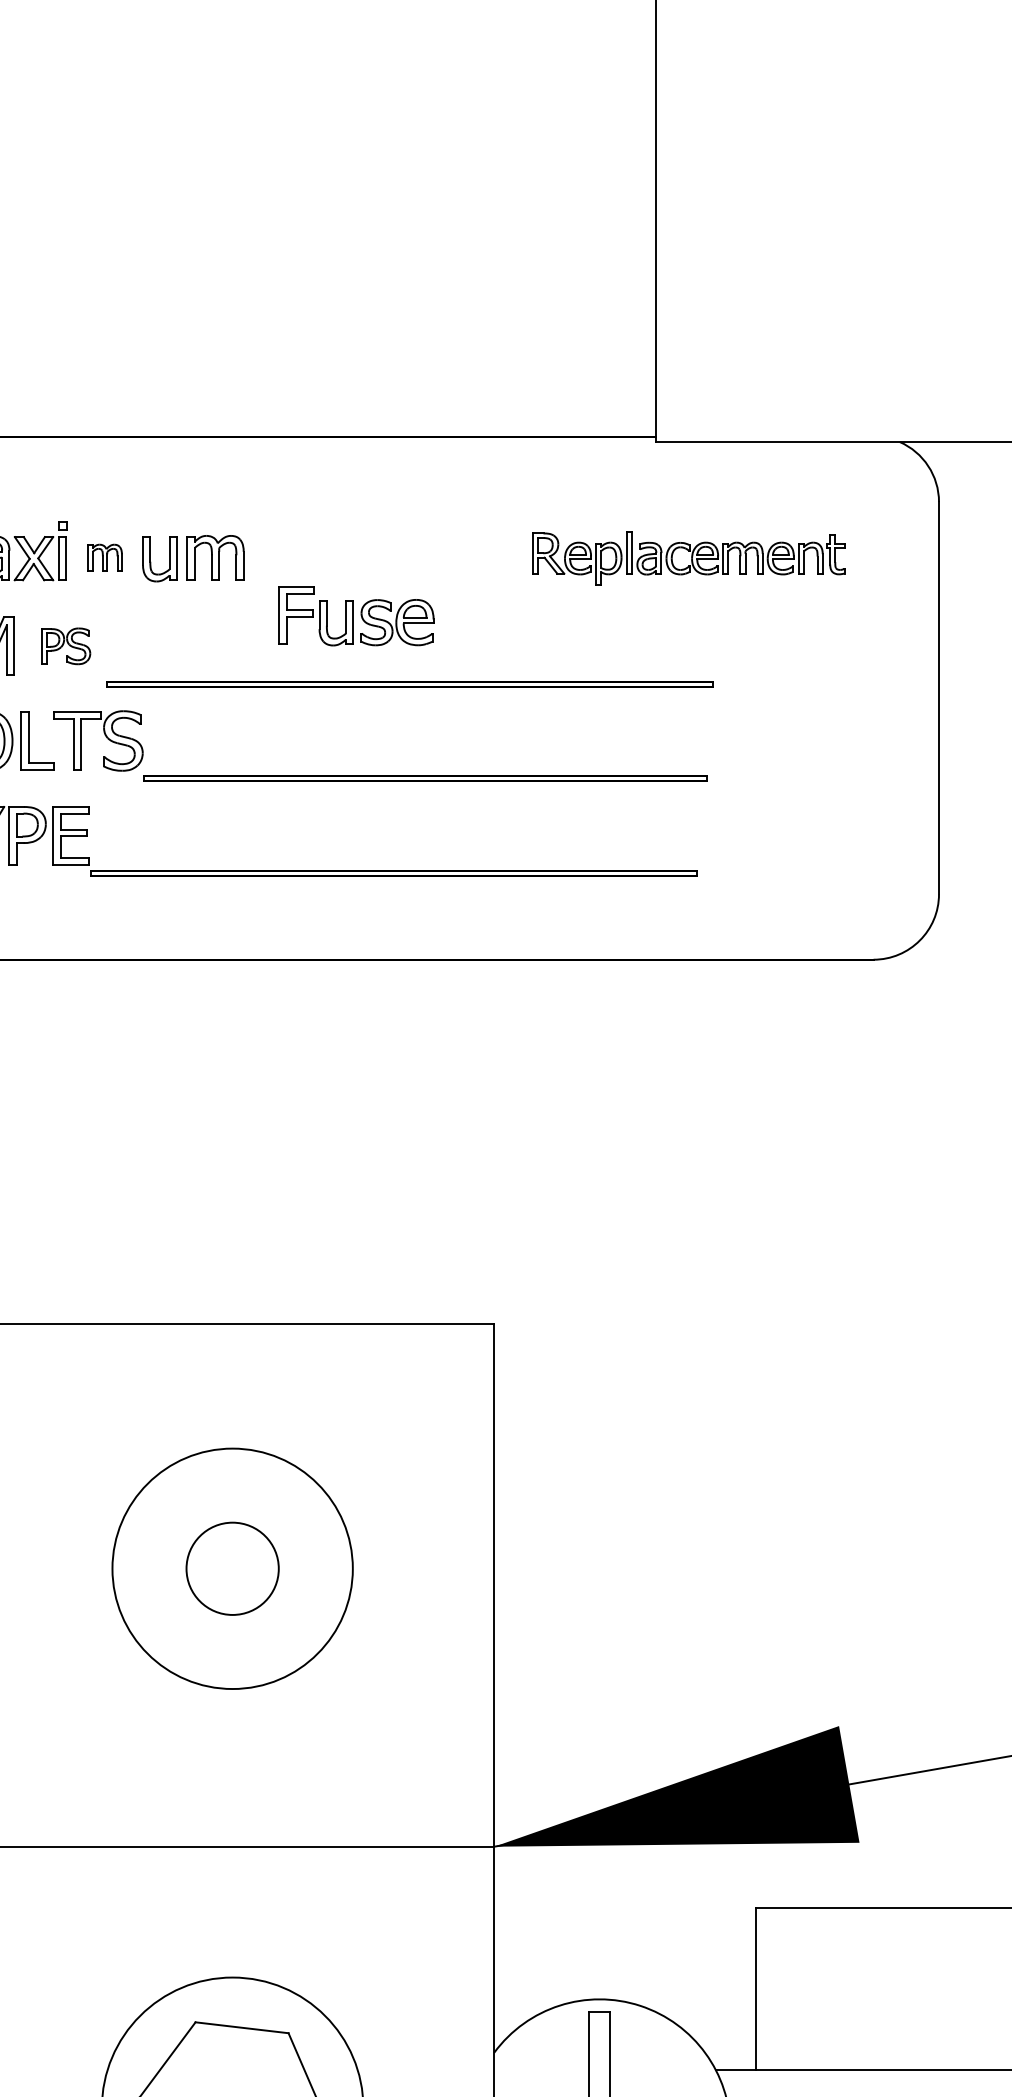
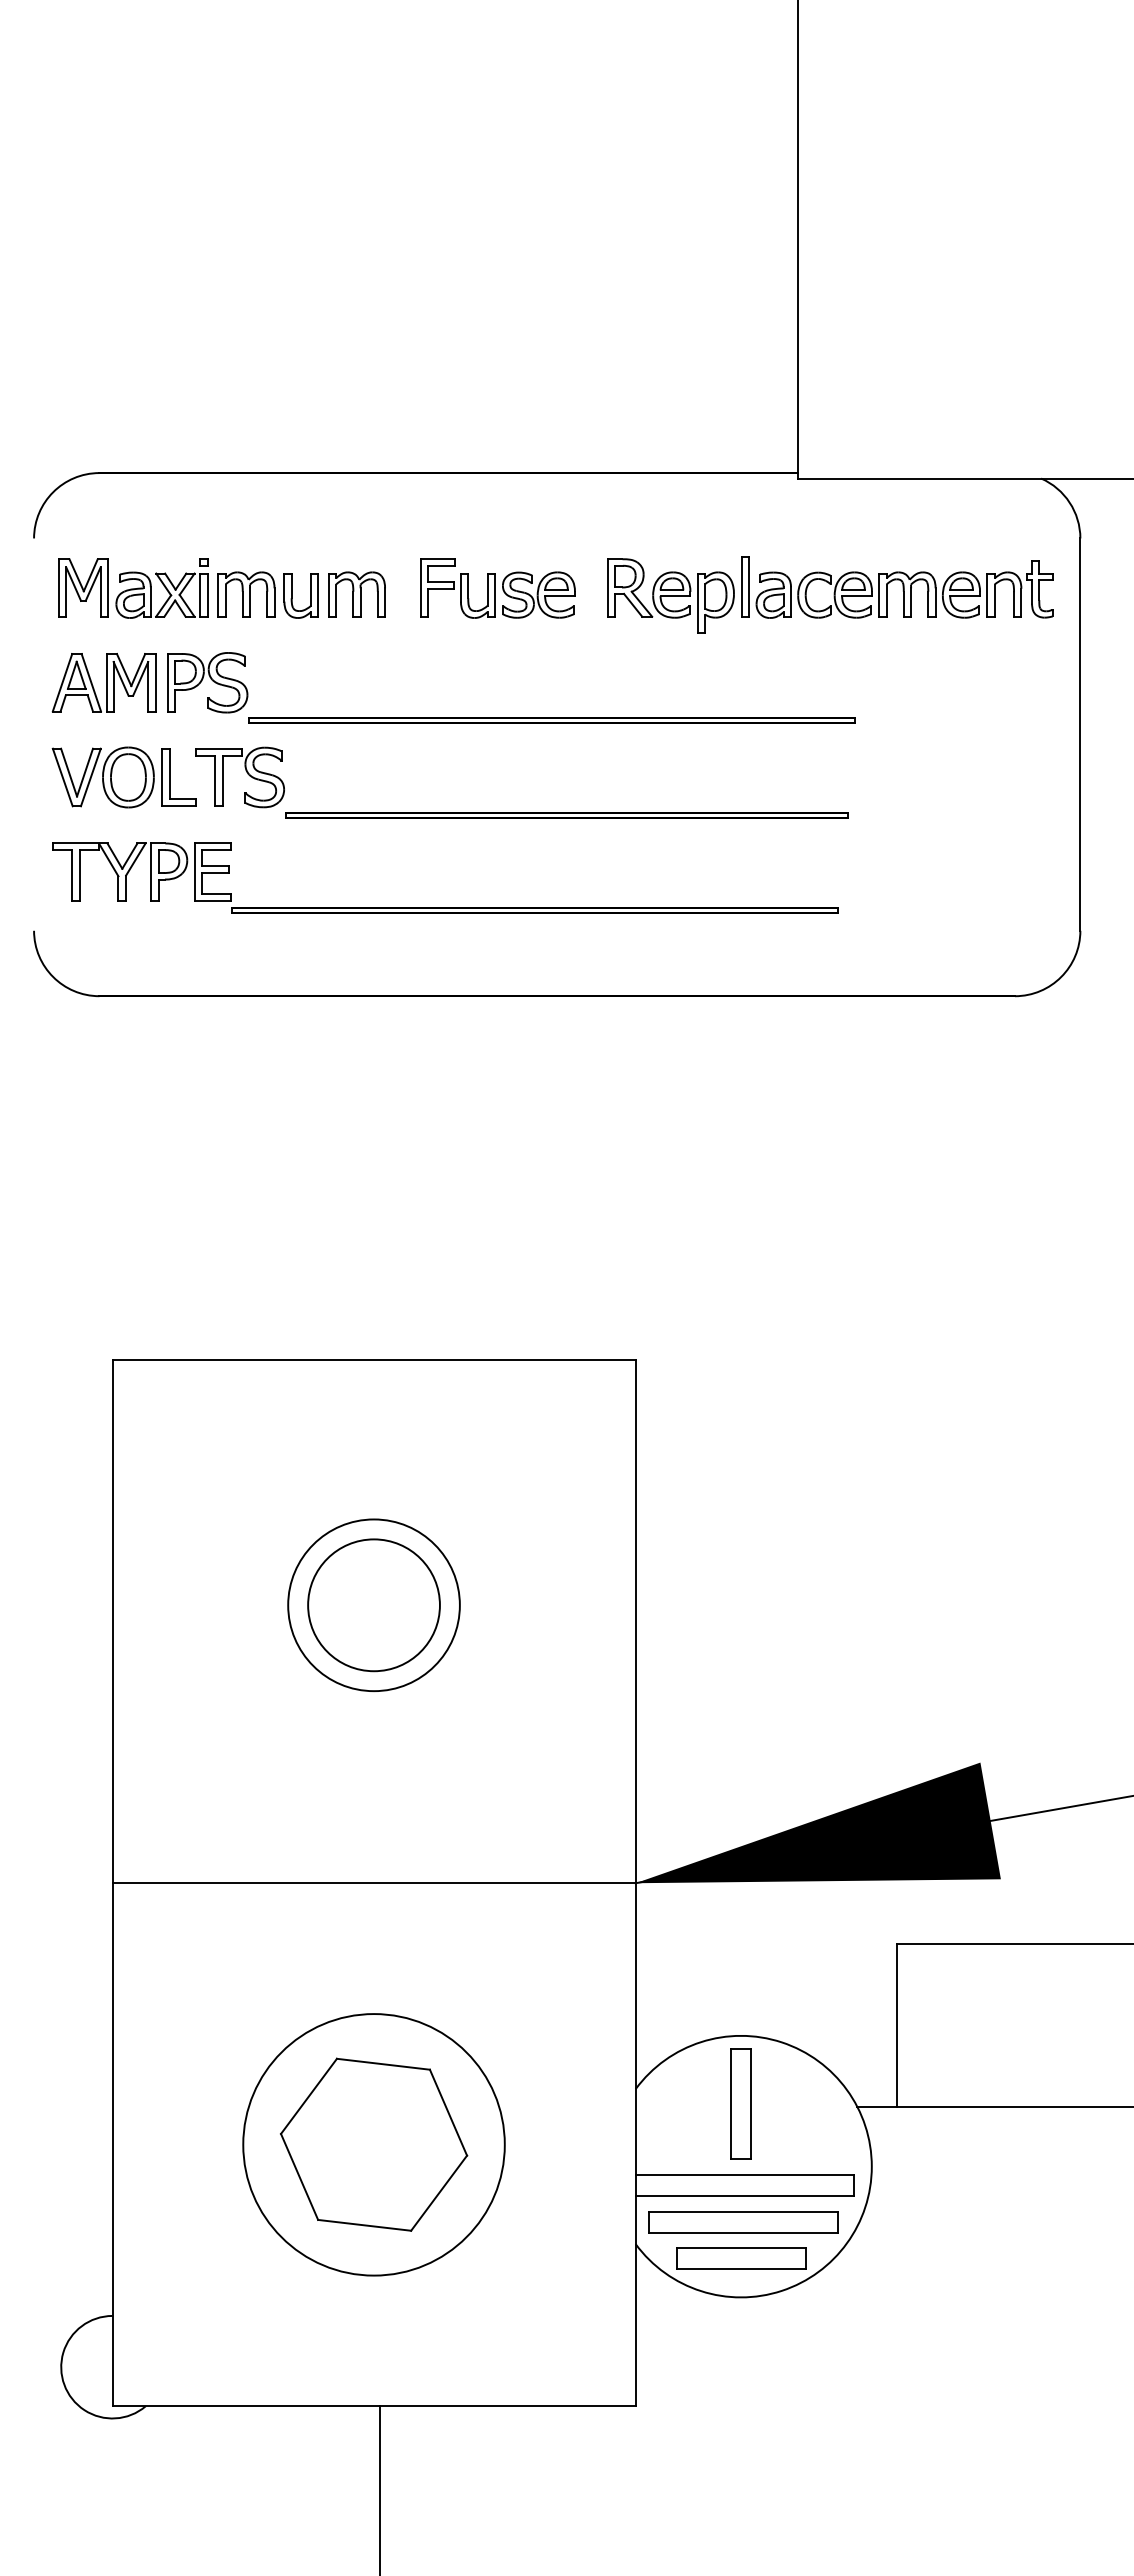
part: (105, 558) -> (246, 594), size x1.67
part: (689, 558) -> (830, 594), size x1.43
part: (356, 616) -> (497, 588), moved
part: (66, 646) -> (207, 682), size x1.67
circle: (232, 1569) -> (373, 1605), size x0.71
circle: (232, 1569) -> (373, 1605), size x1.43

